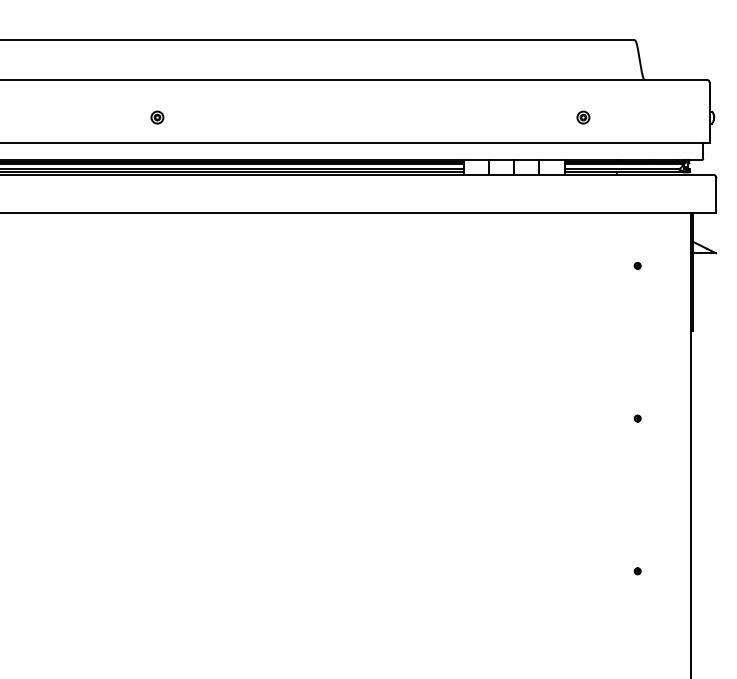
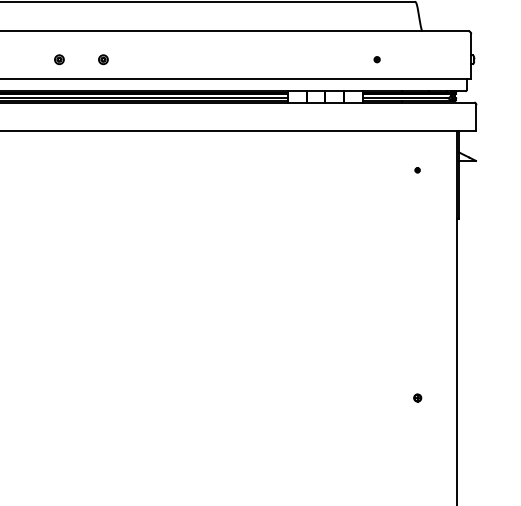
part: (216, 117) -> (103, 59), added
part: (583, 117) -> (377, 59), size x0.6
part: (637, 418) -> (417, 284), removed
part: (637, 571) -> (417, 398), size x1.6

